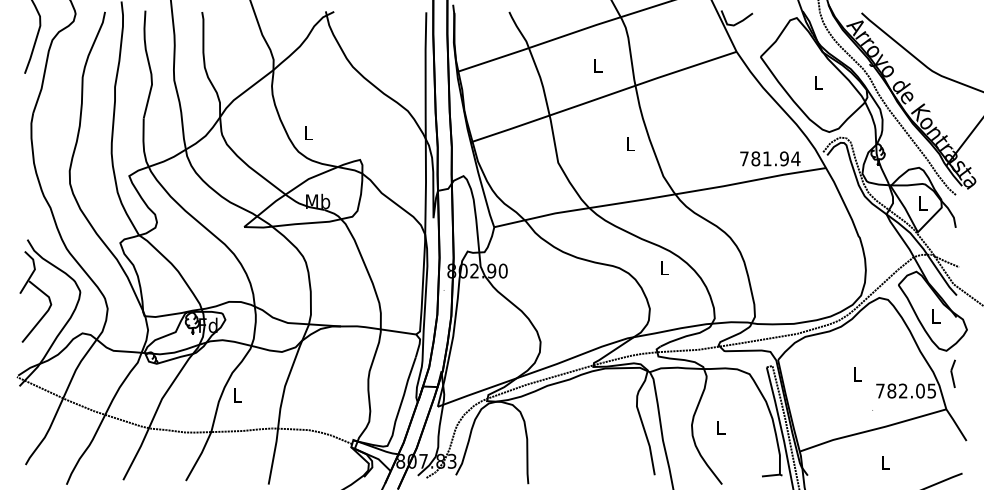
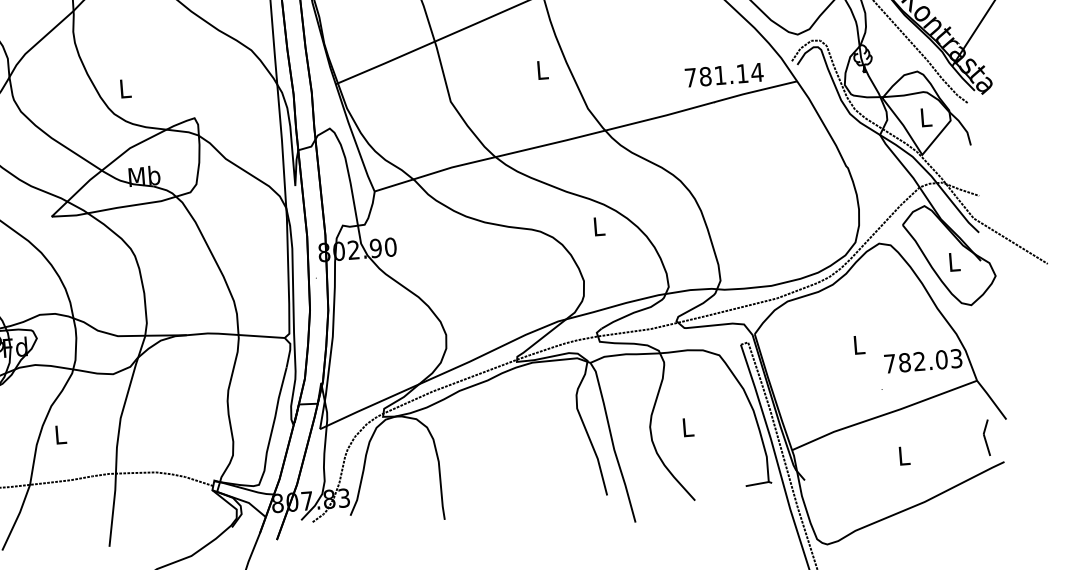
text: (784, 158) -> (742, 73), 781.94 -> 781.14
part: (952, 373) -> (985, 437), moved
text: (932, 390) -> (957, 357), 782.05 -> 782.03

